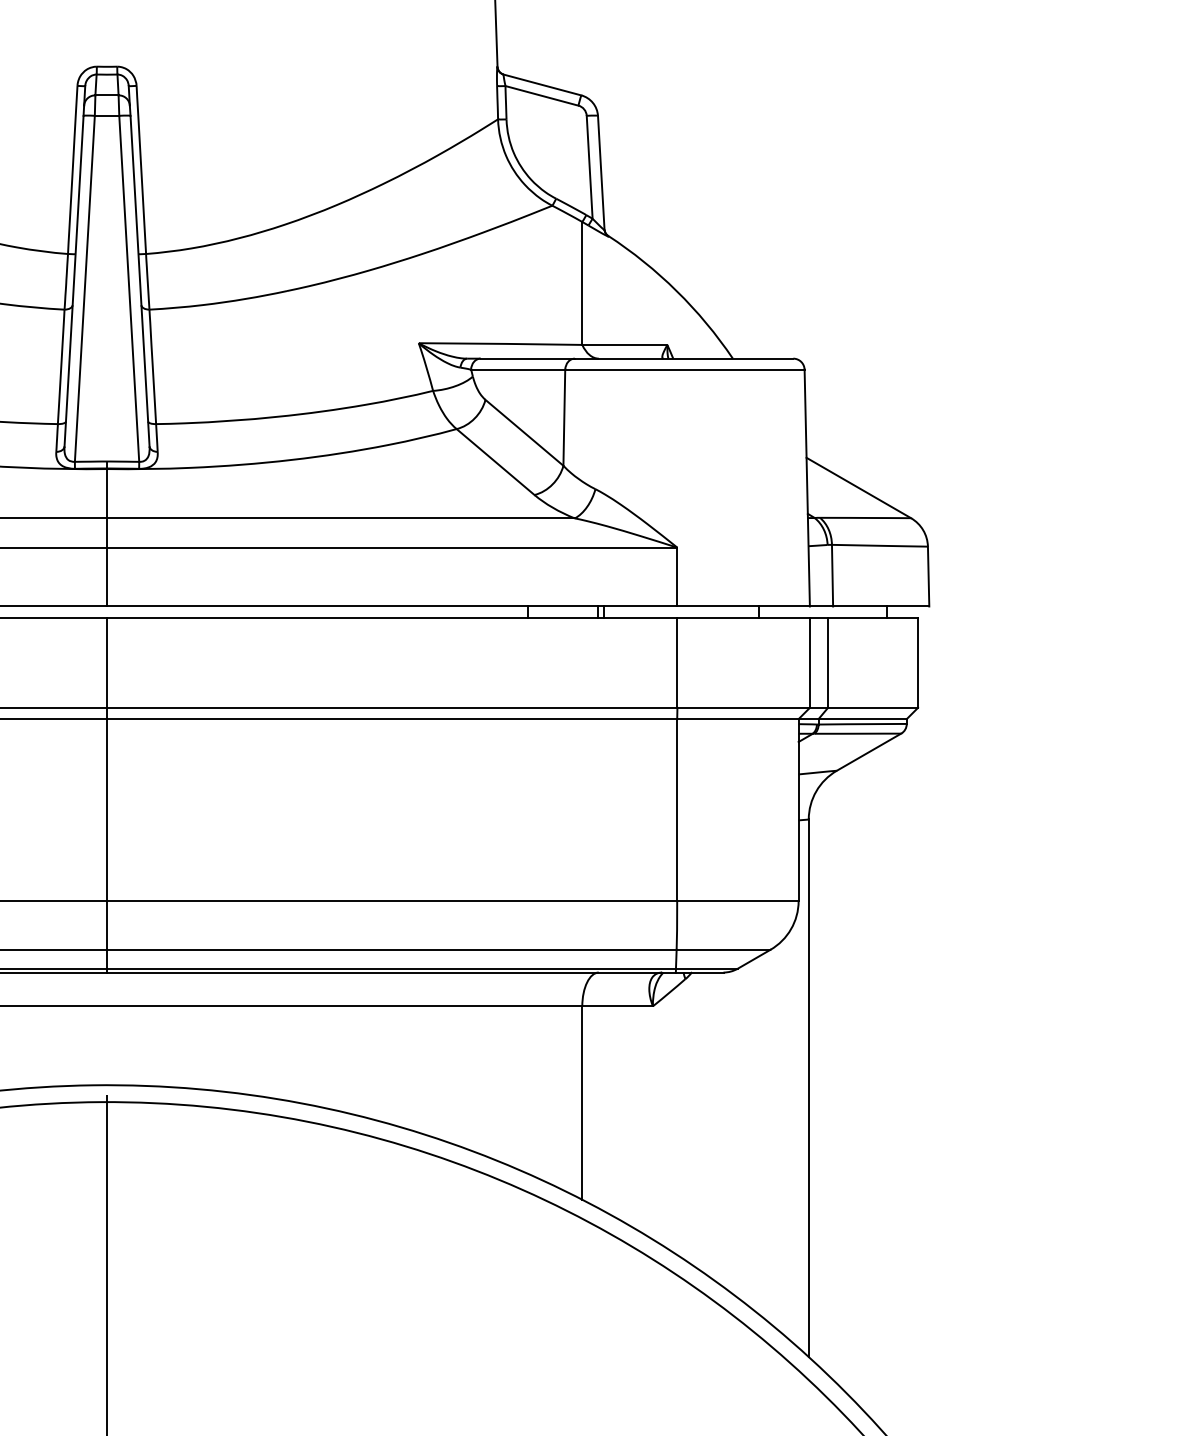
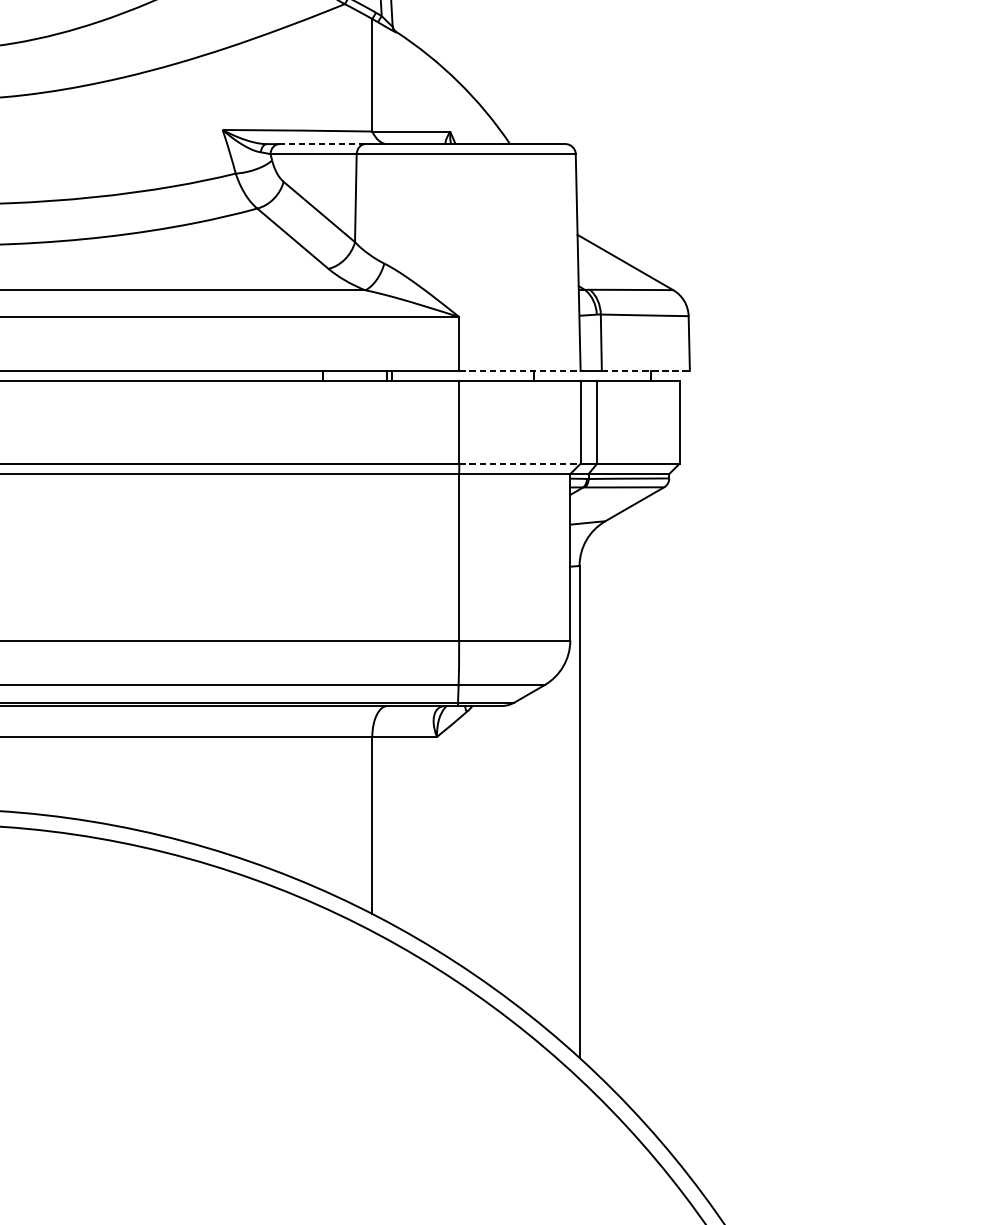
line: (527, 358) -> (322, 143), solid -> dashed
line: (744, 606) -> (520, 370), solid -> dashed
line: (881, 606) -> (646, 370), solid -> dashed
line: (744, 707) -> (520, 463), solid -> dashed

